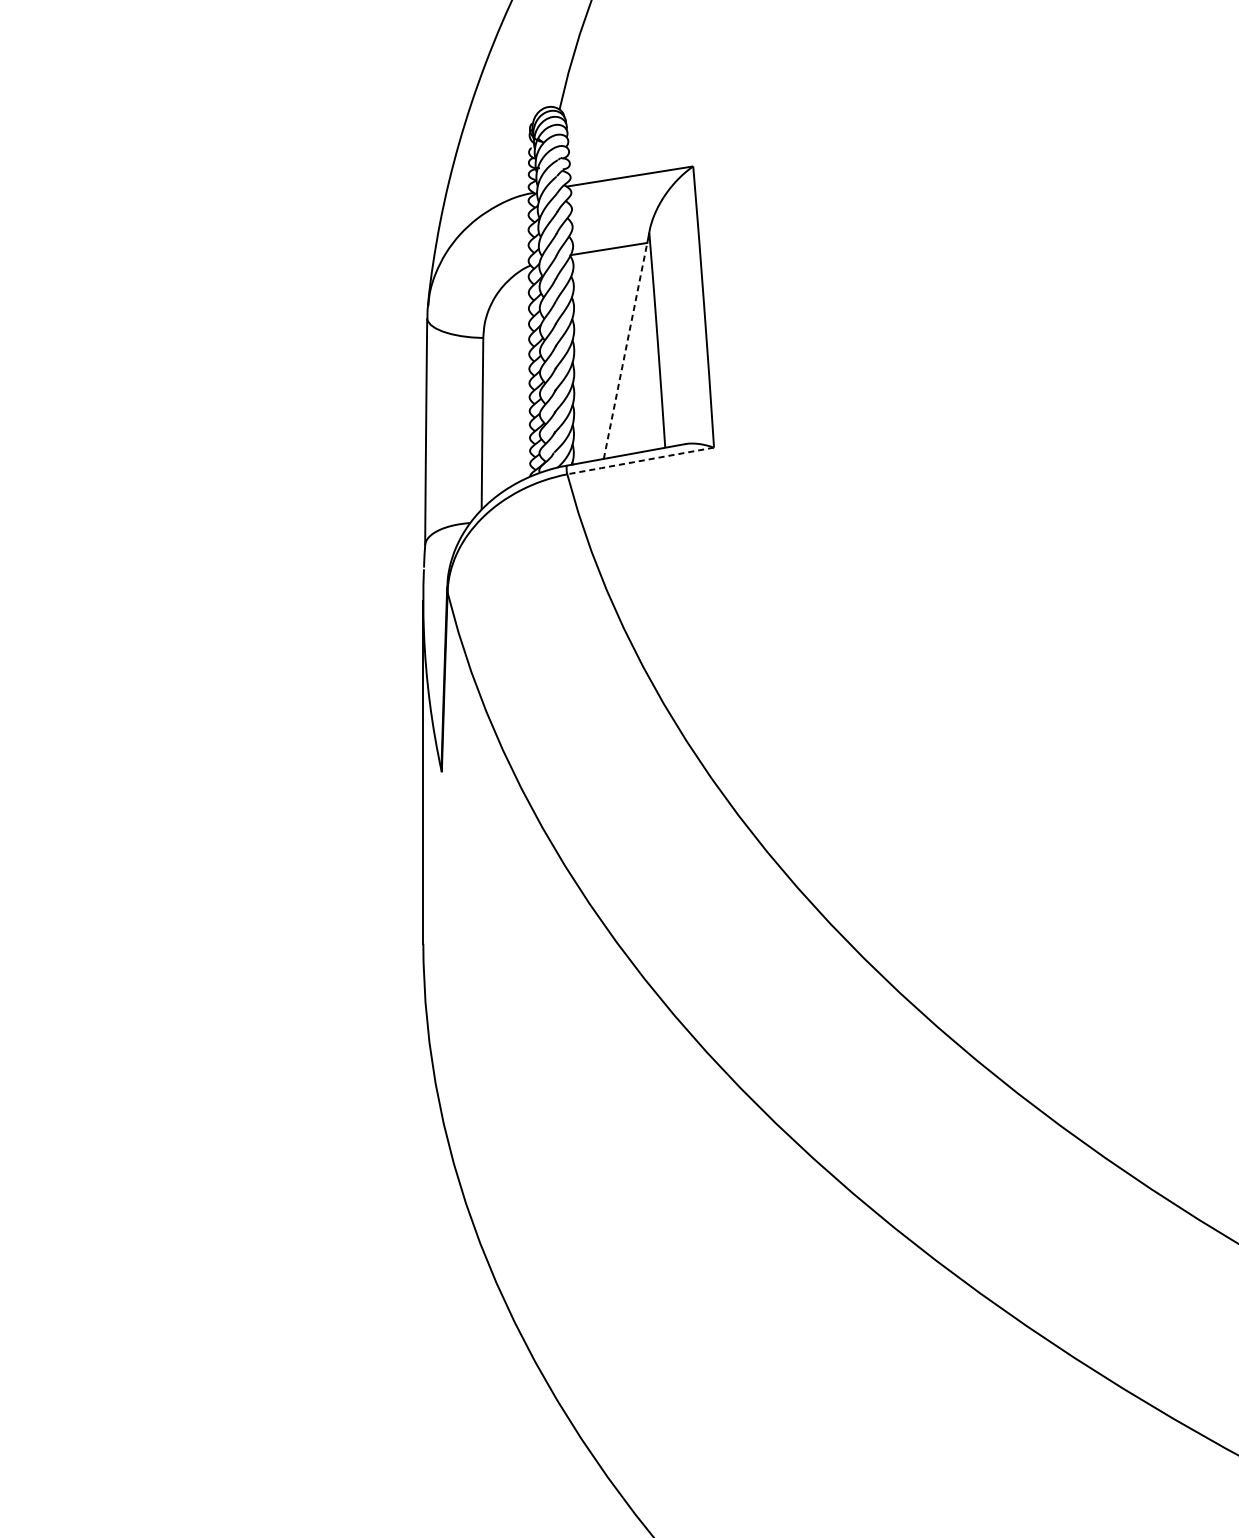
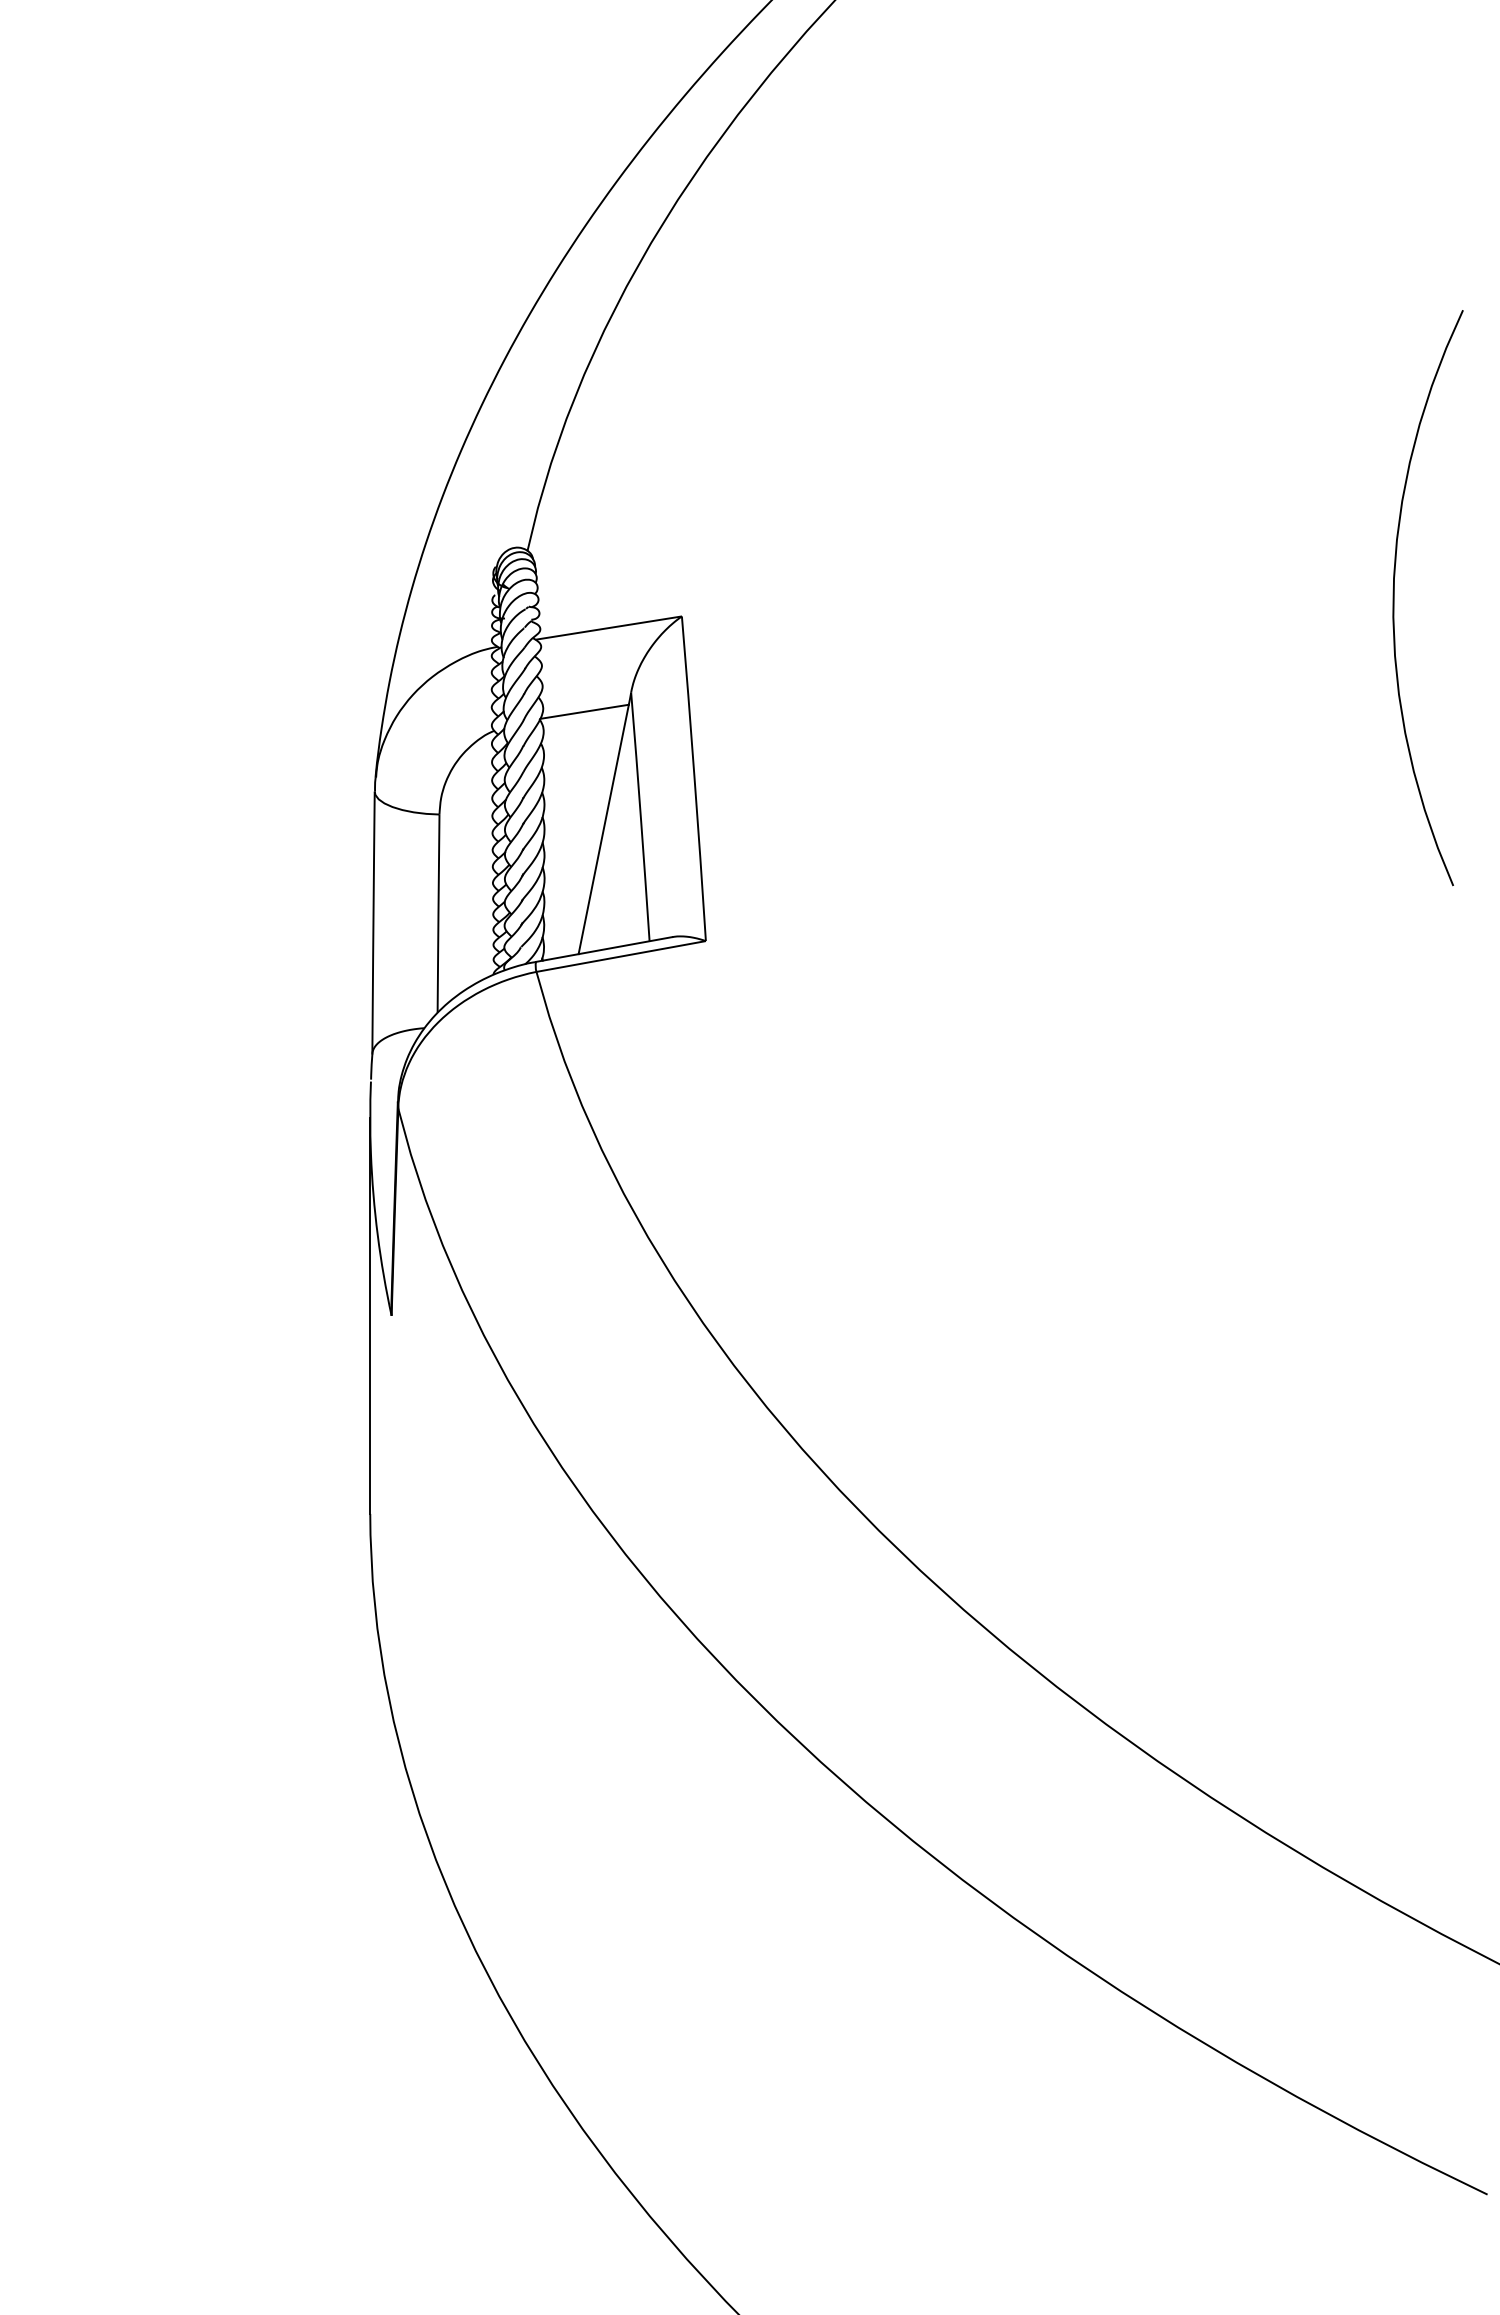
line: (625, 350) -> (603, 828), dashed -> solid
line: (640, 460) -> (620, 956), dashed -> solid

